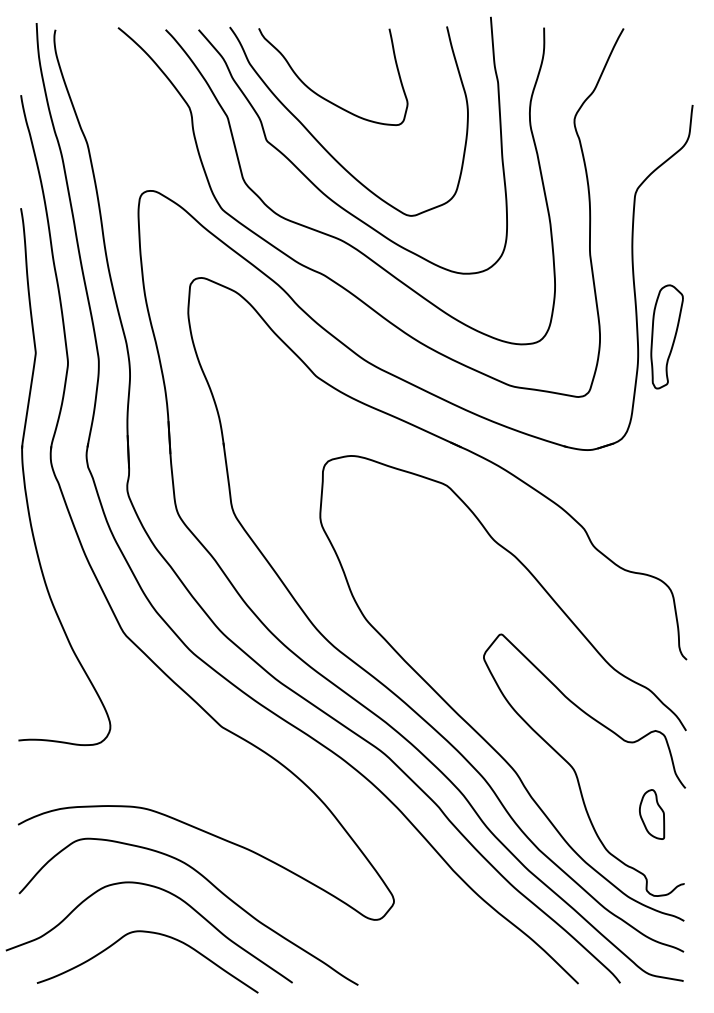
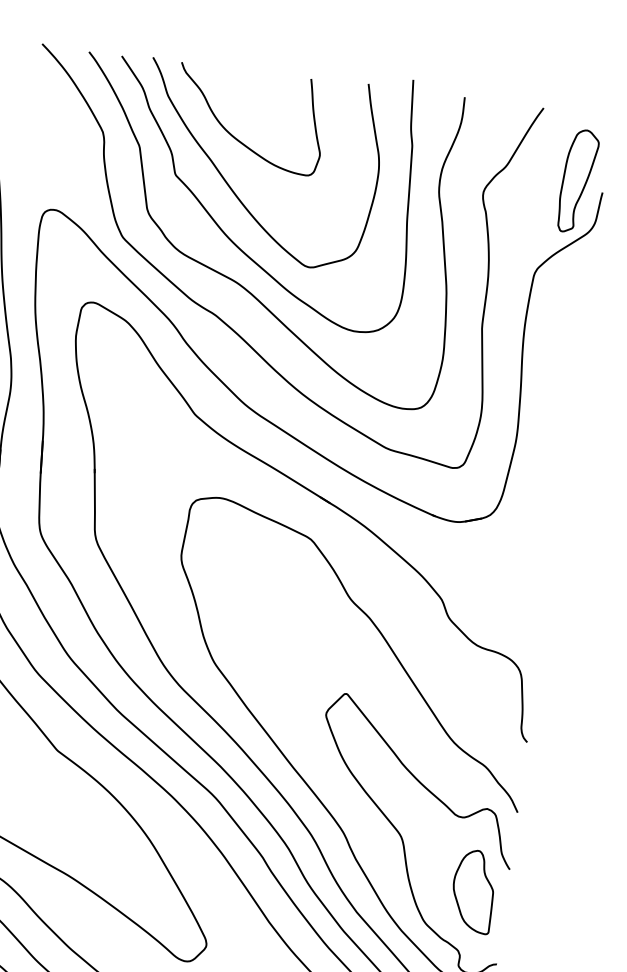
part: (666, 336) -> (577, 180), moved
part: (651, 814) -> (472, 891), size x1.67

